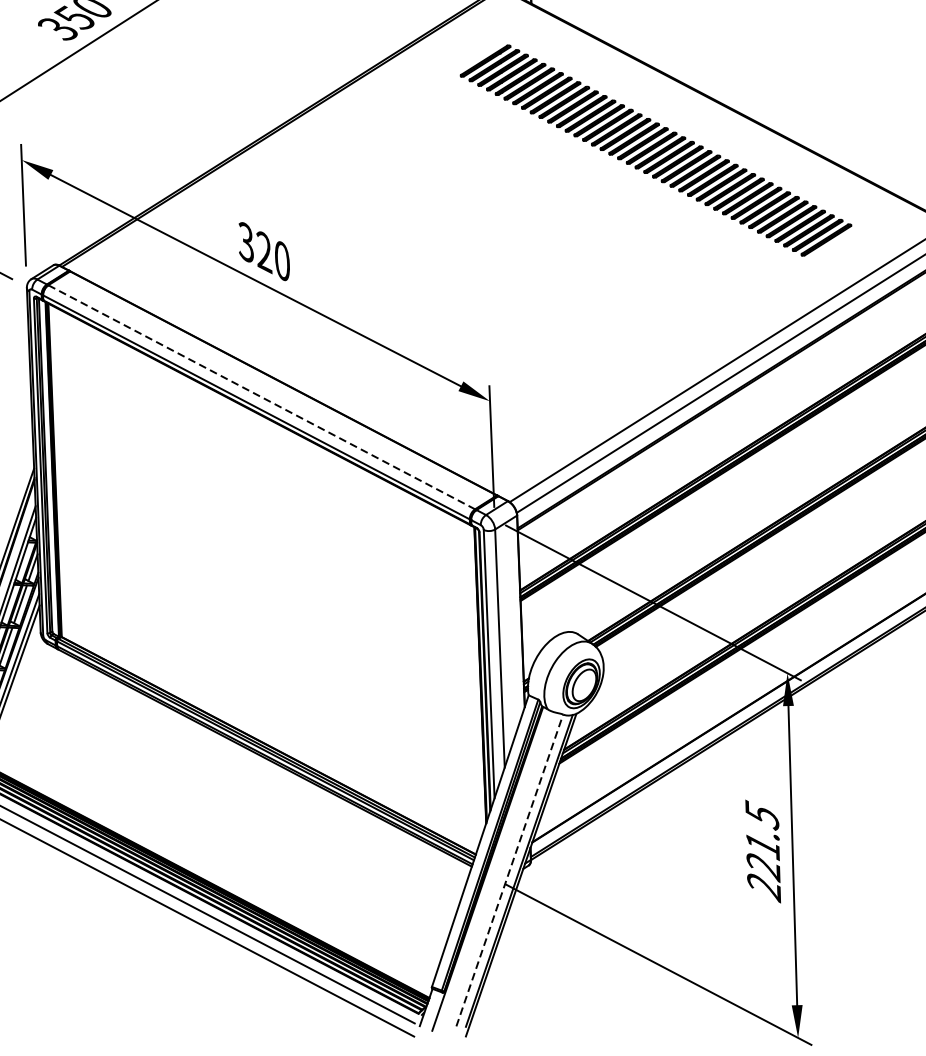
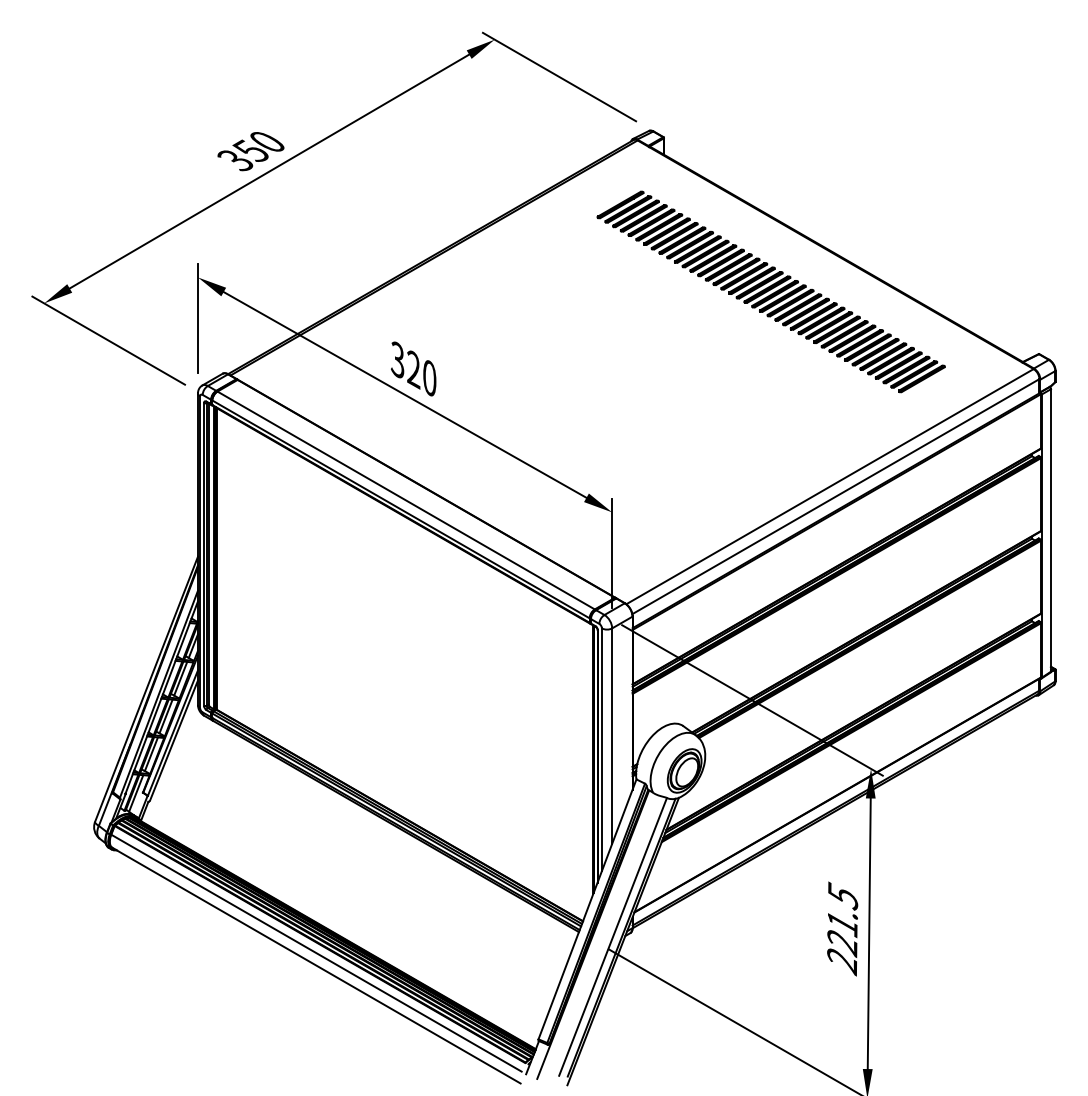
line: (262, 397) -> (406, 500), dashed -> solid
line: (510, 869) -> (613, 936), dashed -> solid

